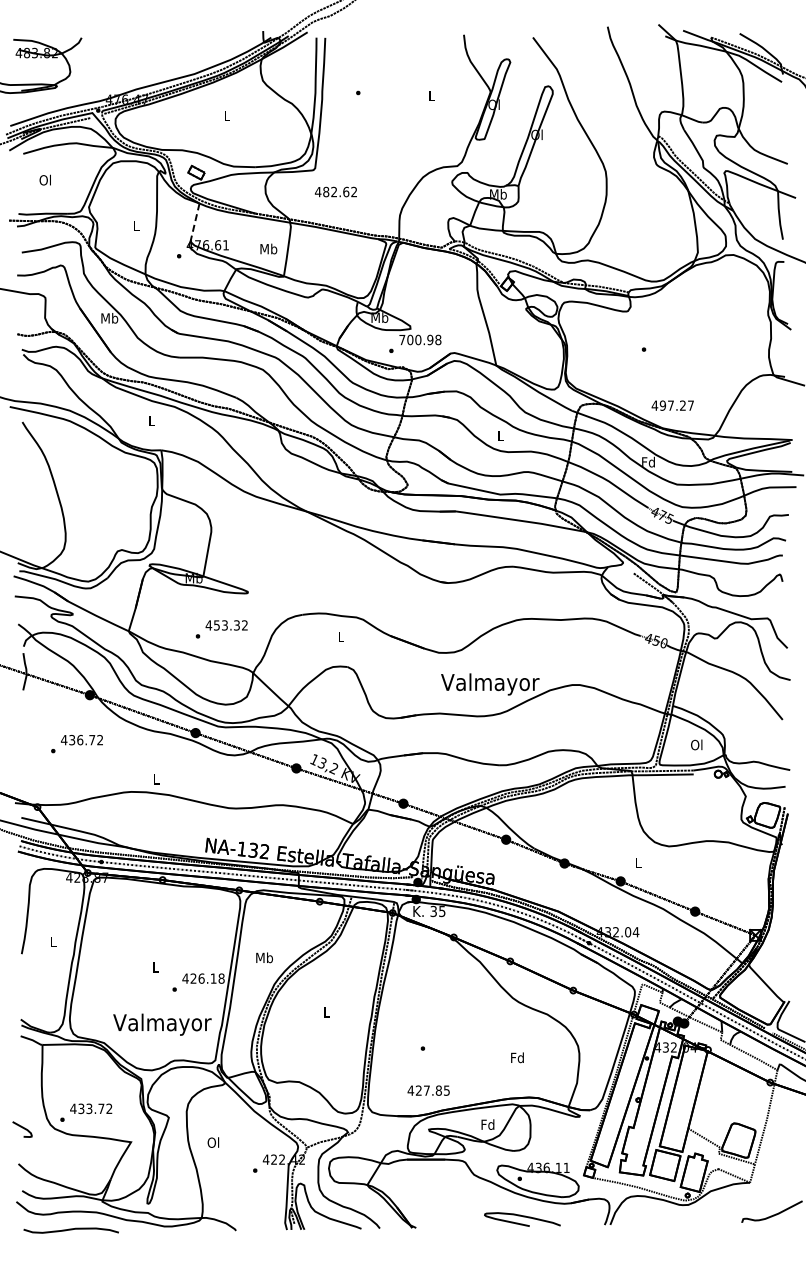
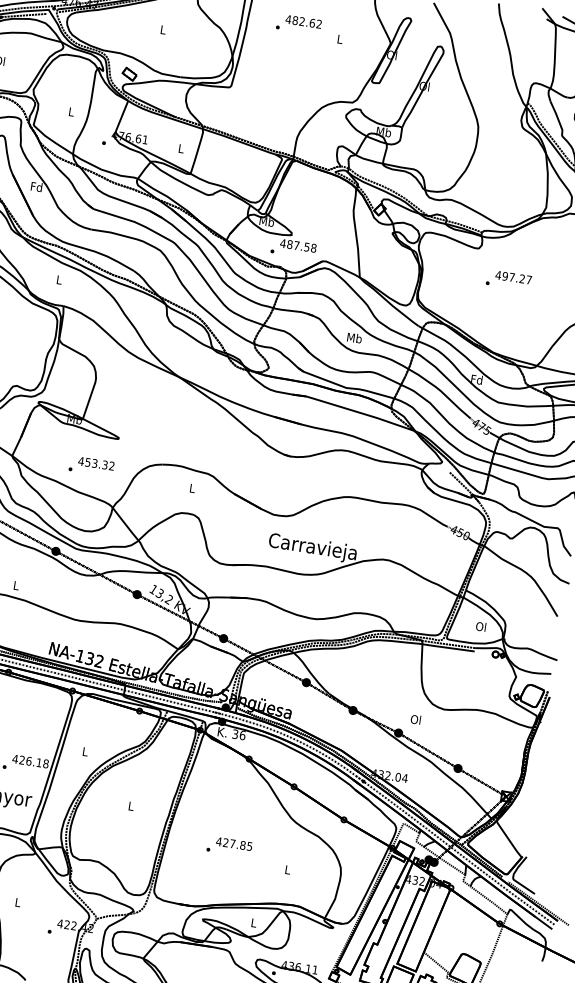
text: (335, 191) -> (303, 21), moved
line: (195, 222) -> (122, 116), dashed -> solid
text: (268, 248) -> (181, 148), Mb -> L
text: (109, 318) -> (36, 187), Mb -> Fd
text: (416, 339) -> (295, 244), 700.98 -> 487.58
text: (672, 405) -> (513, 277), moved
text: (500, 435) -> (354, 337), L -> Mb
text: (489, 684) -> (312, 548), Valmayor -> Carravieja
text: (637, 862) -> (415, 719), L -> Ol
text: (442, 911) -> (242, 735), 35 -> 36
text: (264, 957) -> (85, 751), Mb -> L
text: (517, 1057) -> (287, 869), Fd -> L
text: (428, 1090) -> (234, 843), moved
text: (487, 1124) -> (253, 922), Fd -> L
text: (213, 1142) -> (17, 902), Ol -> L

